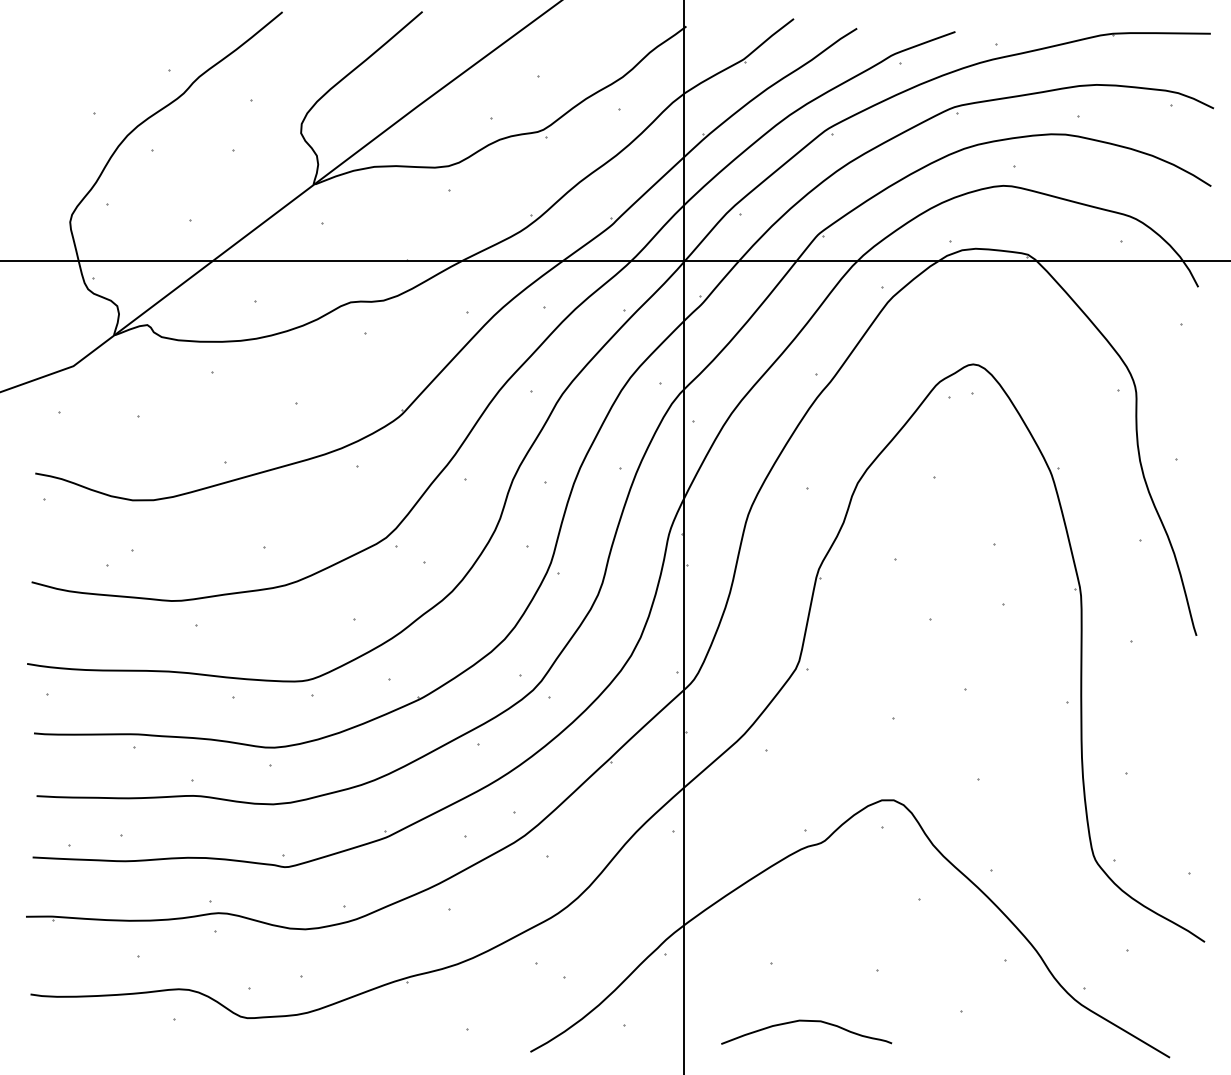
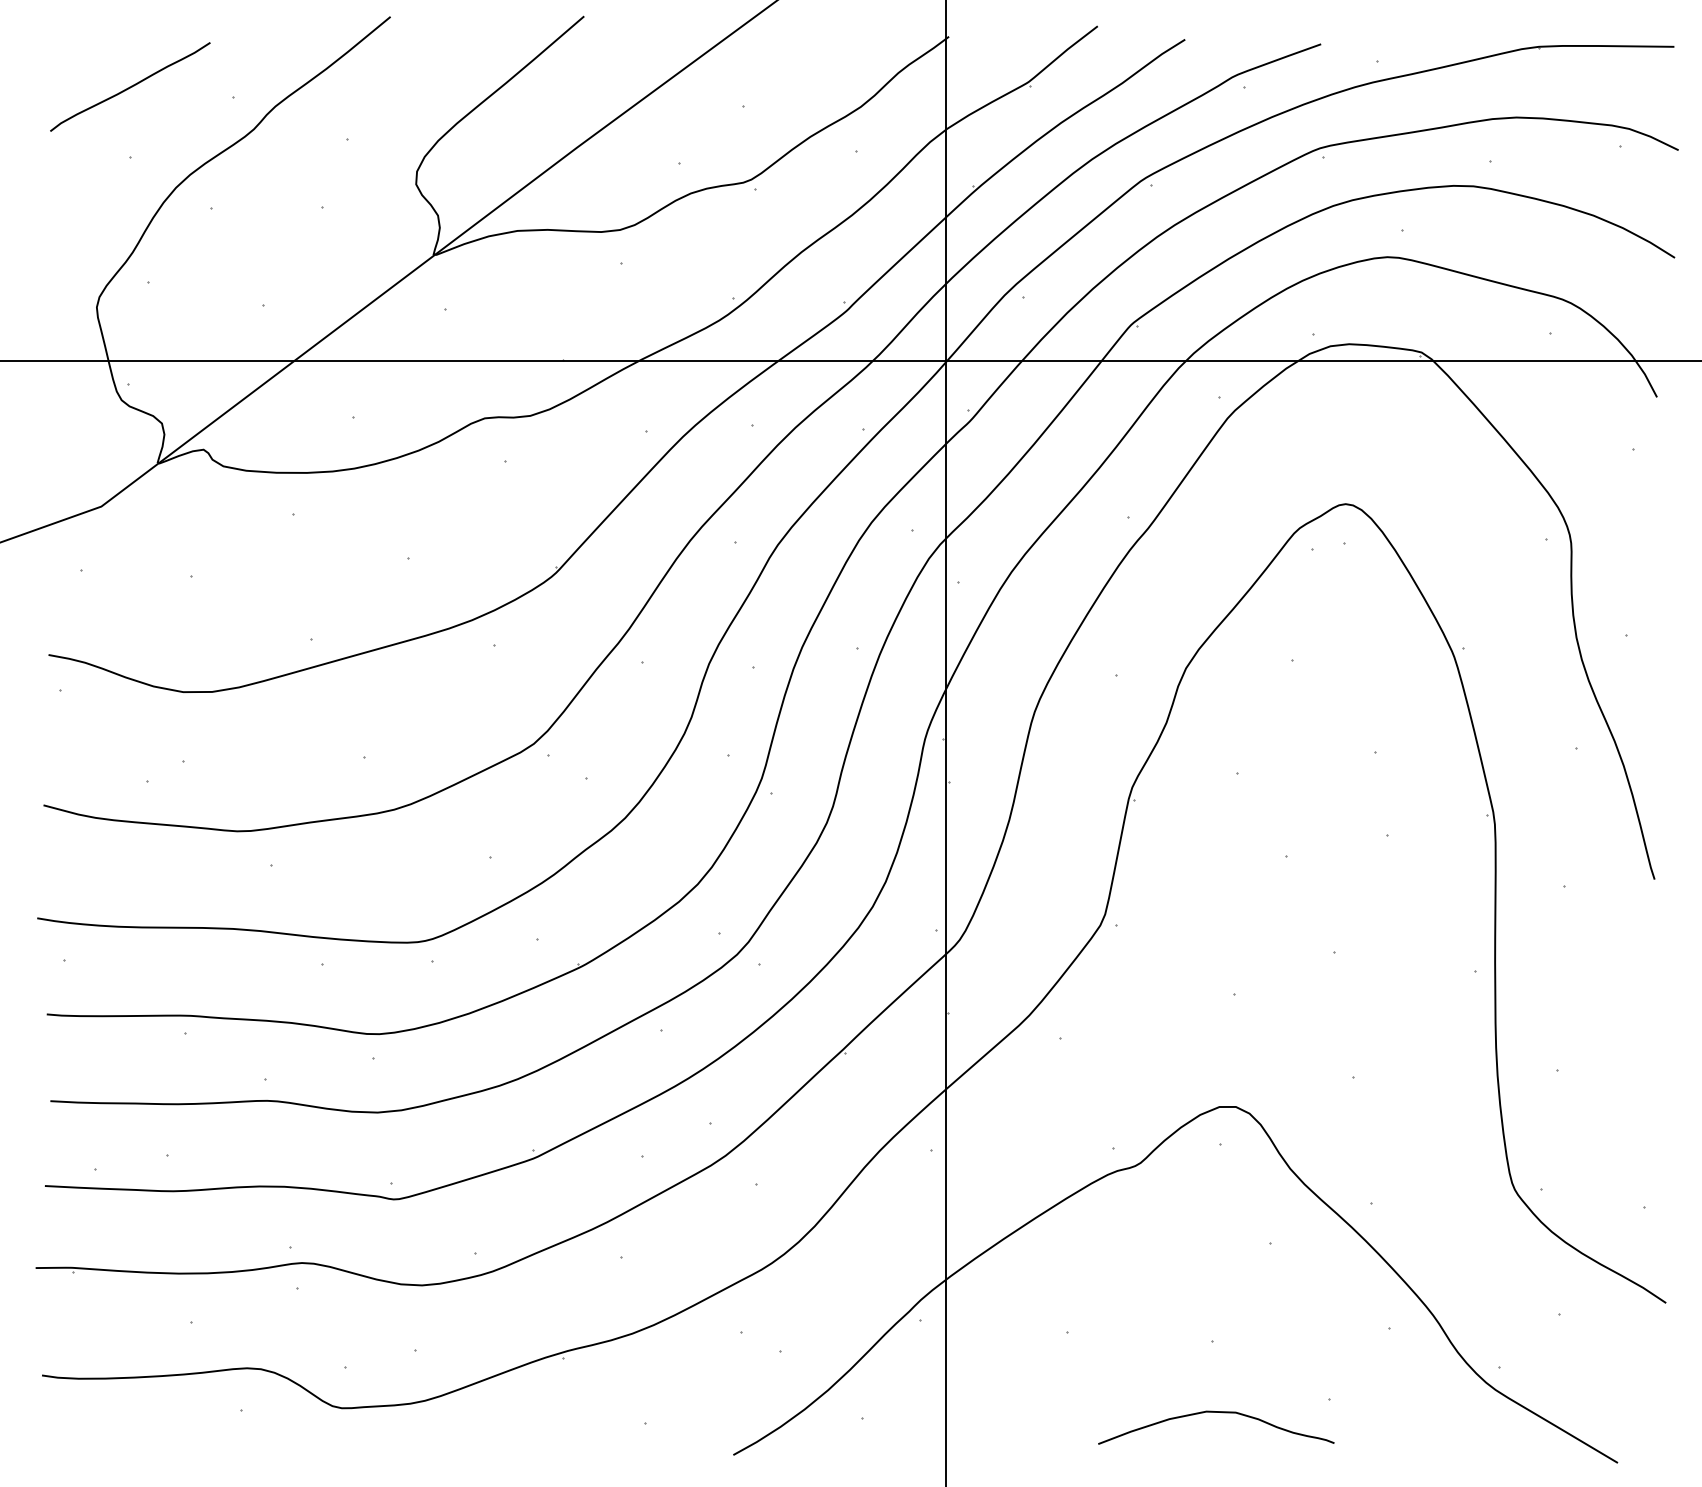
curve: (94, 62) -> (130, 86), added
curve: (806, 1021) -> (1216, 1412), moved

